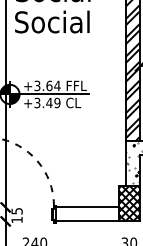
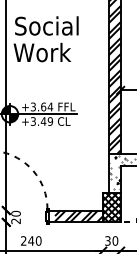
text: (51, 21) -> (45, 52), Social -> Work
hatch: (90, 214) -> (78, 216), added
text: (16, 215) -> (15, 217), 15 -> 20

